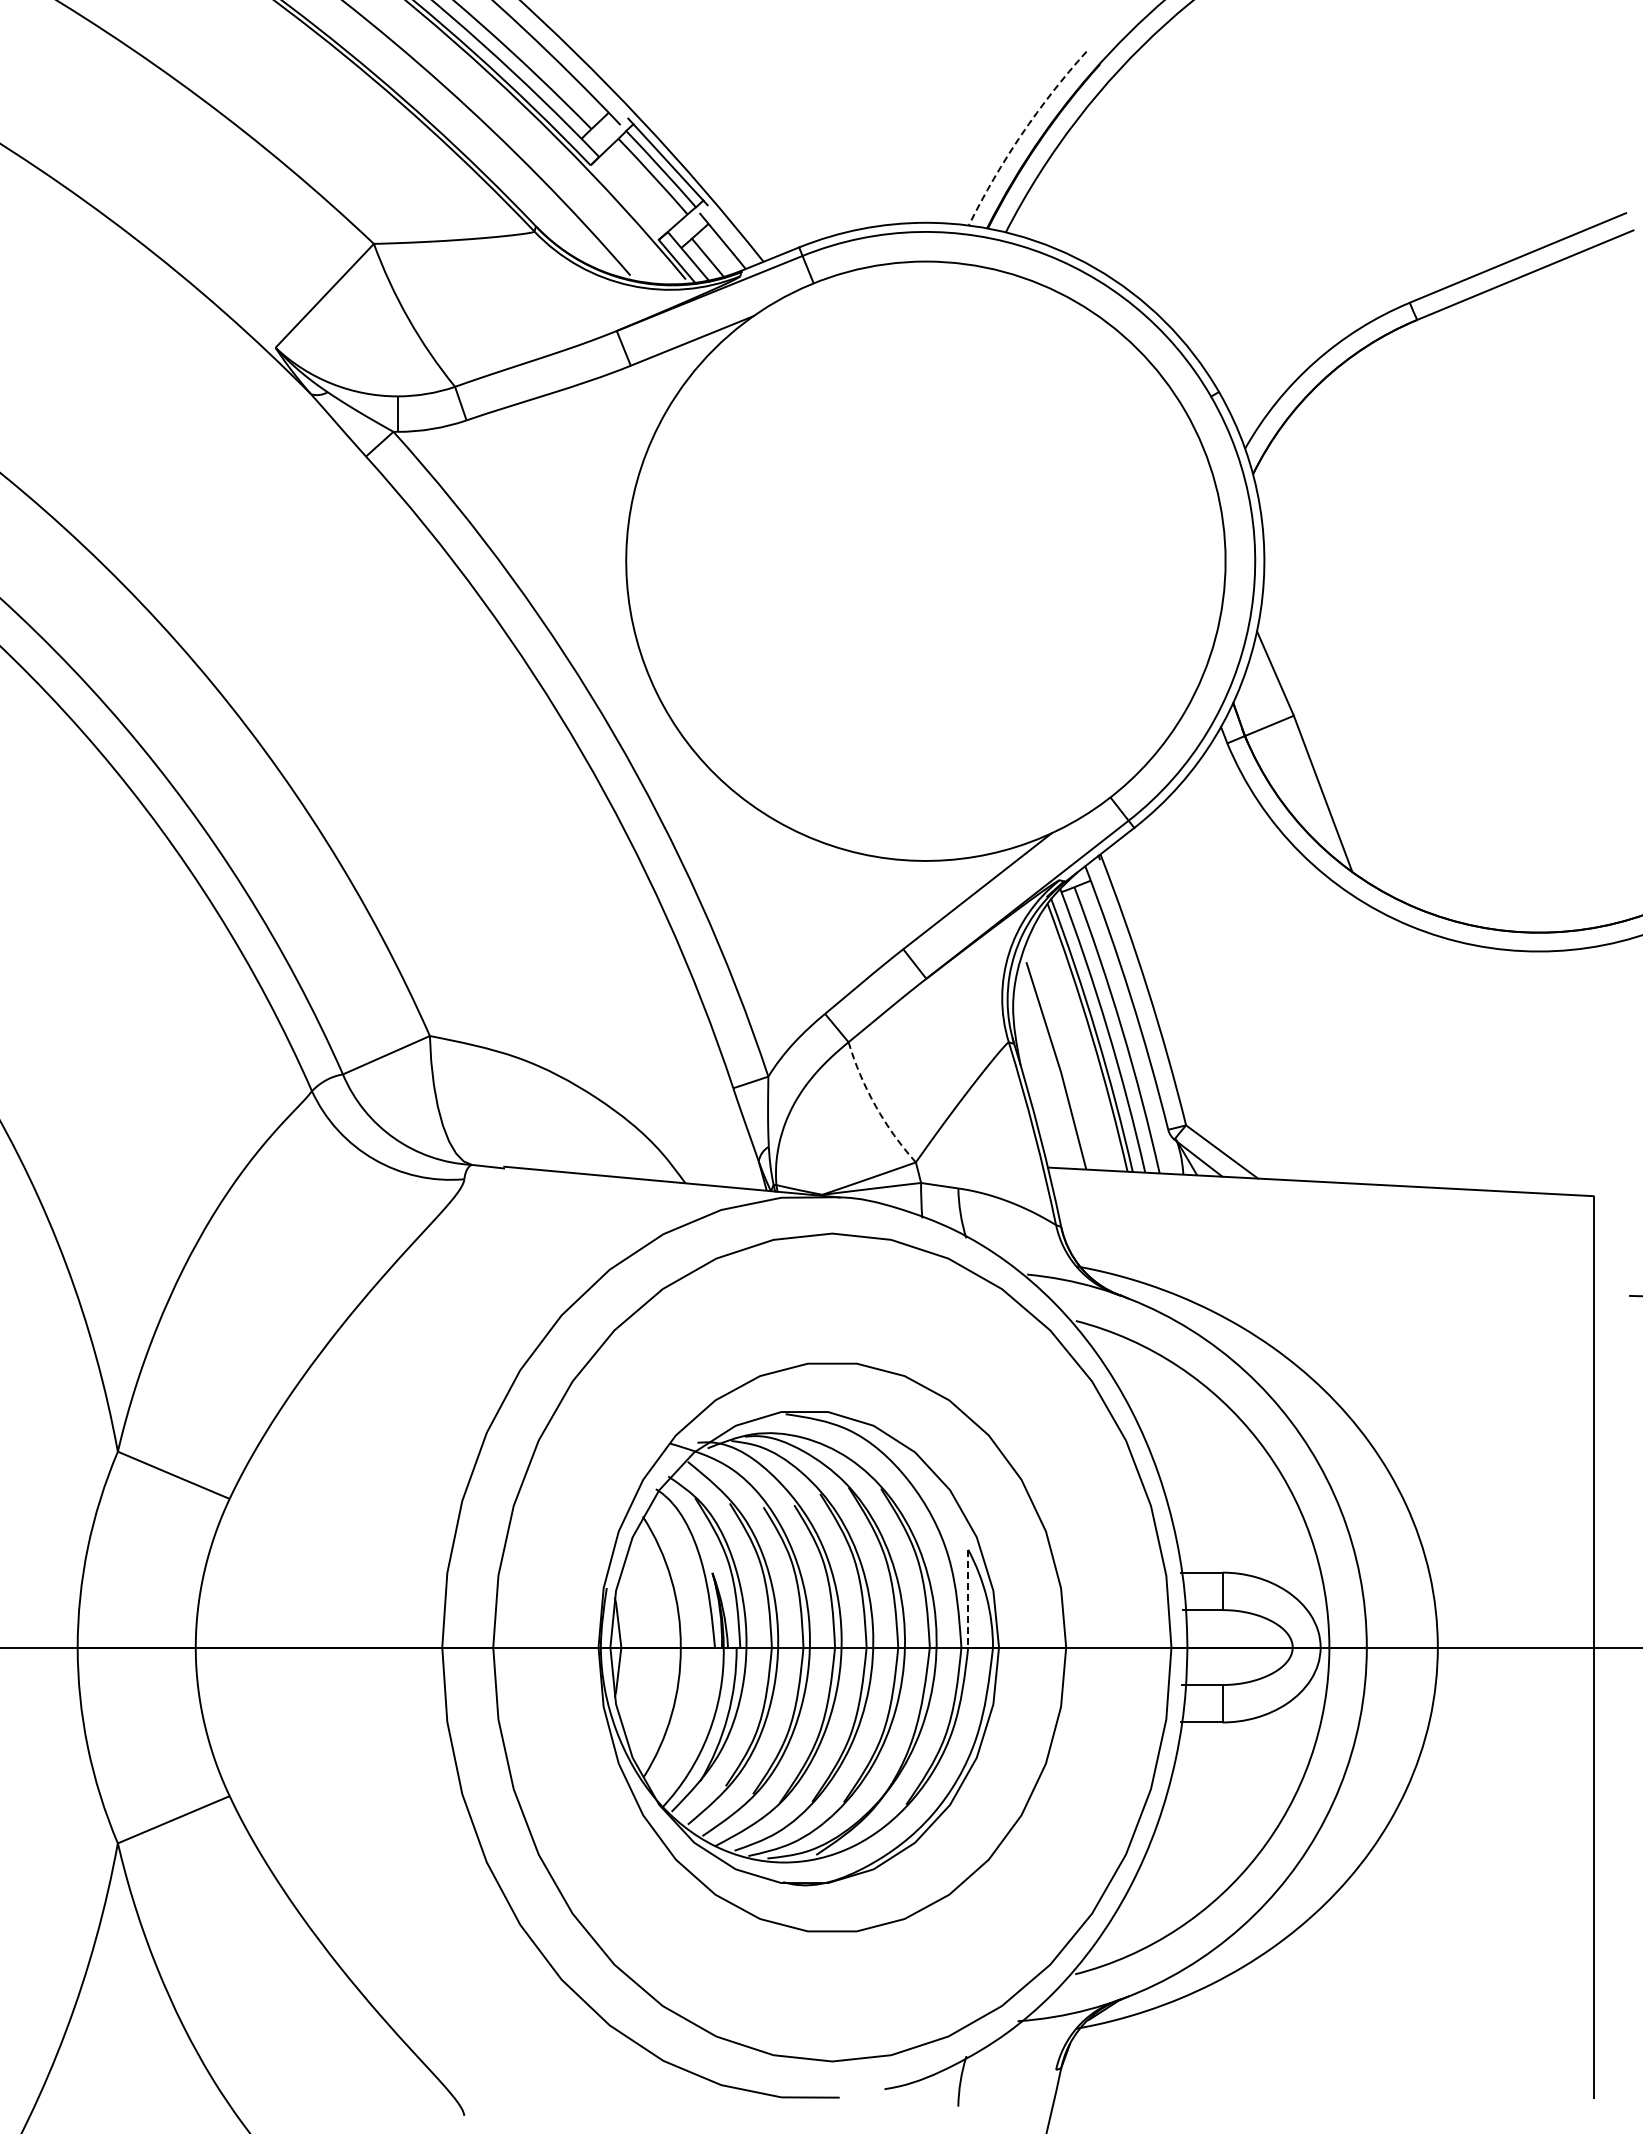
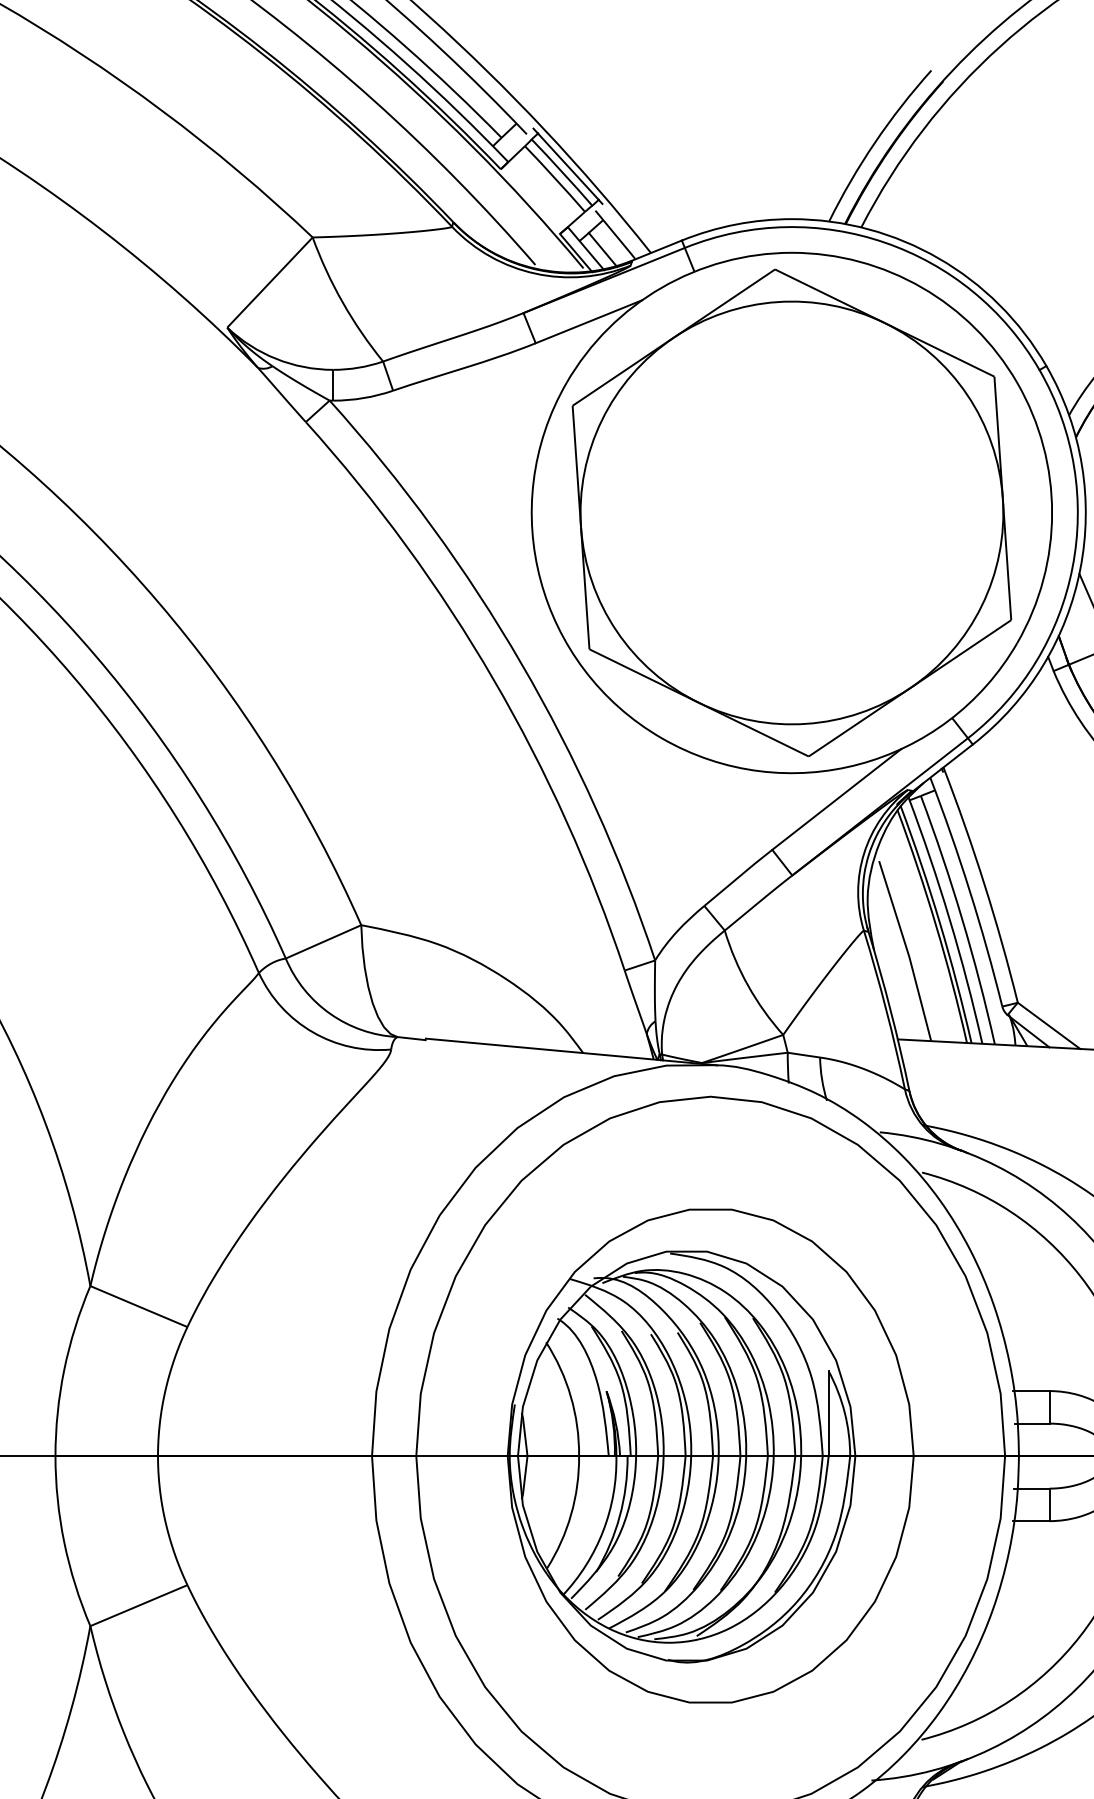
arc: (1021, 134) -> (874, 142), dashed -> solid
part: (925, 561) -> (791, 513), added
arc: (875, 1106) -> (748, 986), dashed -> solid
line: (968, 1598) -> (828, 1413), dashed -> solid

